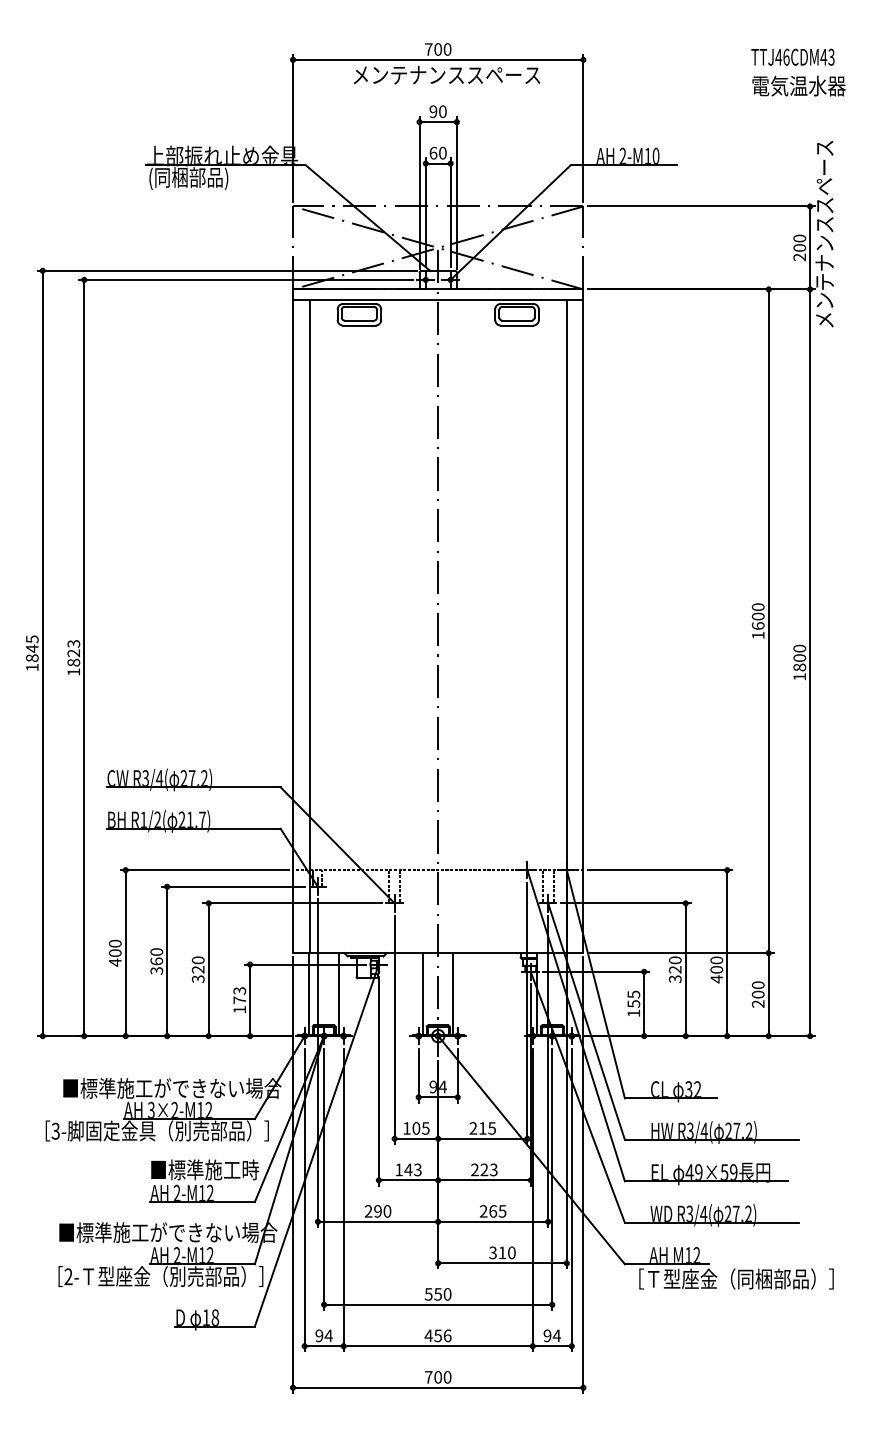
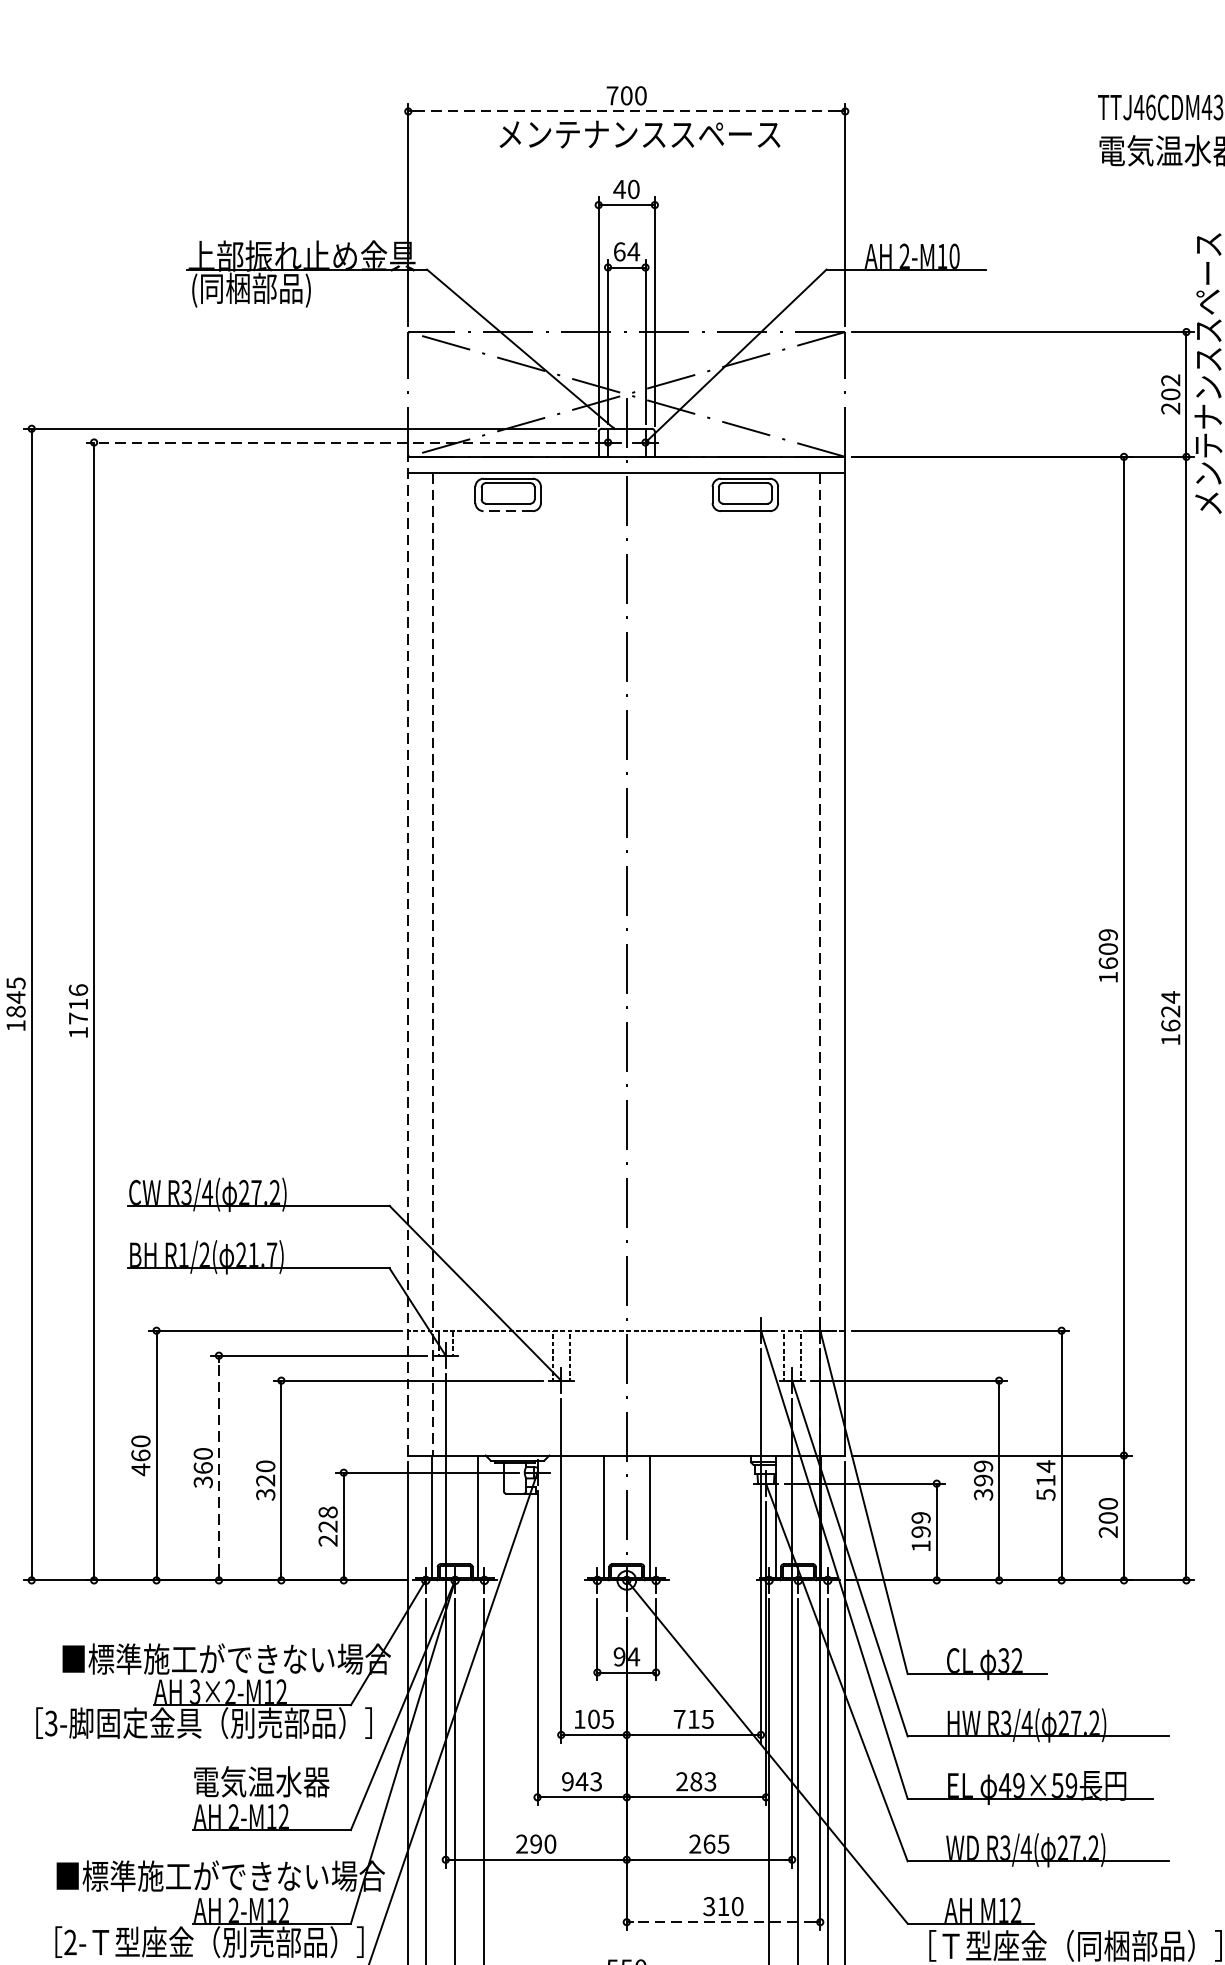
line: (437, 59) -> (625, 110), solid -> dashed
text: (433, 111) -> (619, 189), 90 -> 40
text: (442, 152) -> (633, 250), 60 -> 64
text: (799, 238) -> (1170, 380), 200 -> 202
line: (245, 279) -> (336, 441), solid -> dashed
line: (358, 325) -> (506, 511), solid -> dashed
text: (758, 607) -> (1108, 935), 1600 -> 1609
line: (293, 621) -> (409, 956), solid -> dashed
line: (309, 627) -> (433, 965), solid -> dashed
line: (566, 627) -> (819, 965), solid -> dashed
text: (73, 653) -> (77, 1004), 1823 -> 1716
text: (799, 657) -> (1170, 1010), 1800 -> 1624
text: (115, 952) -> (141, 1454), 400 -> 460
line: (167, 961) -> (219, 1468), solid -> dashed
text: (675, 964) -> (983, 1472), 320 -> 399
text: (716, 969) -> (1045, 1480), 400 -> 514
text: (633, 998) -> (920, 1523), 155 -> 199
text: (239, 1000) -> (327, 1526), 173 -> 228
text: (473, 1128) -> (679, 1719), 215 -> 715
text: (204, 1169) -> (275, 1781), ■標準施工時 -> 電気温水器
text: (398, 1169) -> (567, 1781), 143 -> 943
text: (484, 1169) -> (696, 1781), 223 -> 283
line: (502, 1263) -> (723, 1922), solid -> dashed

